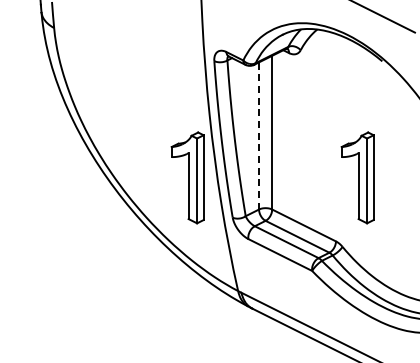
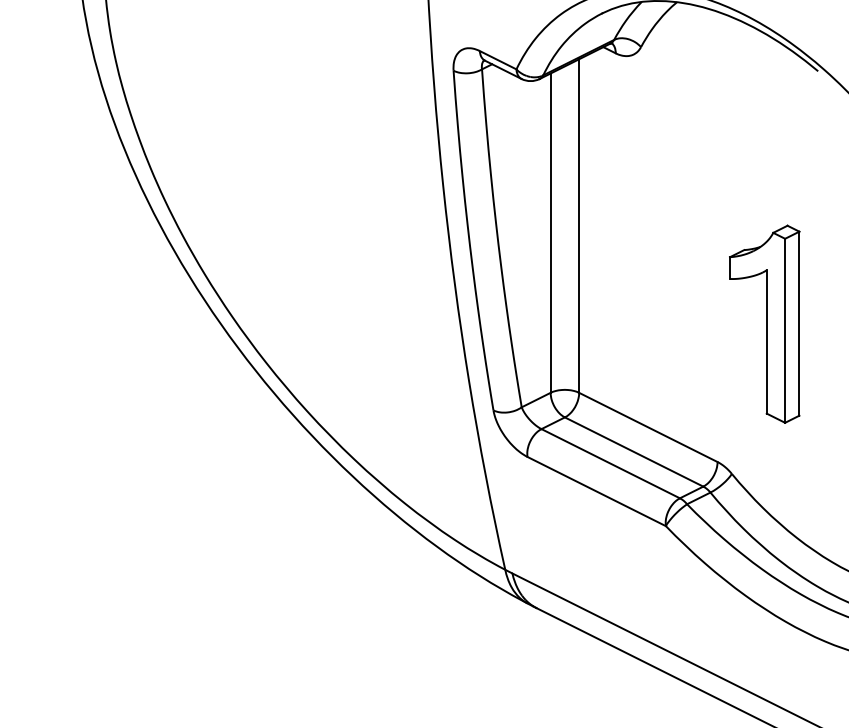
line: (259, 135) -> (551, 232), dashed -> solid
part: (187, 177) -> (395, 323), removed

